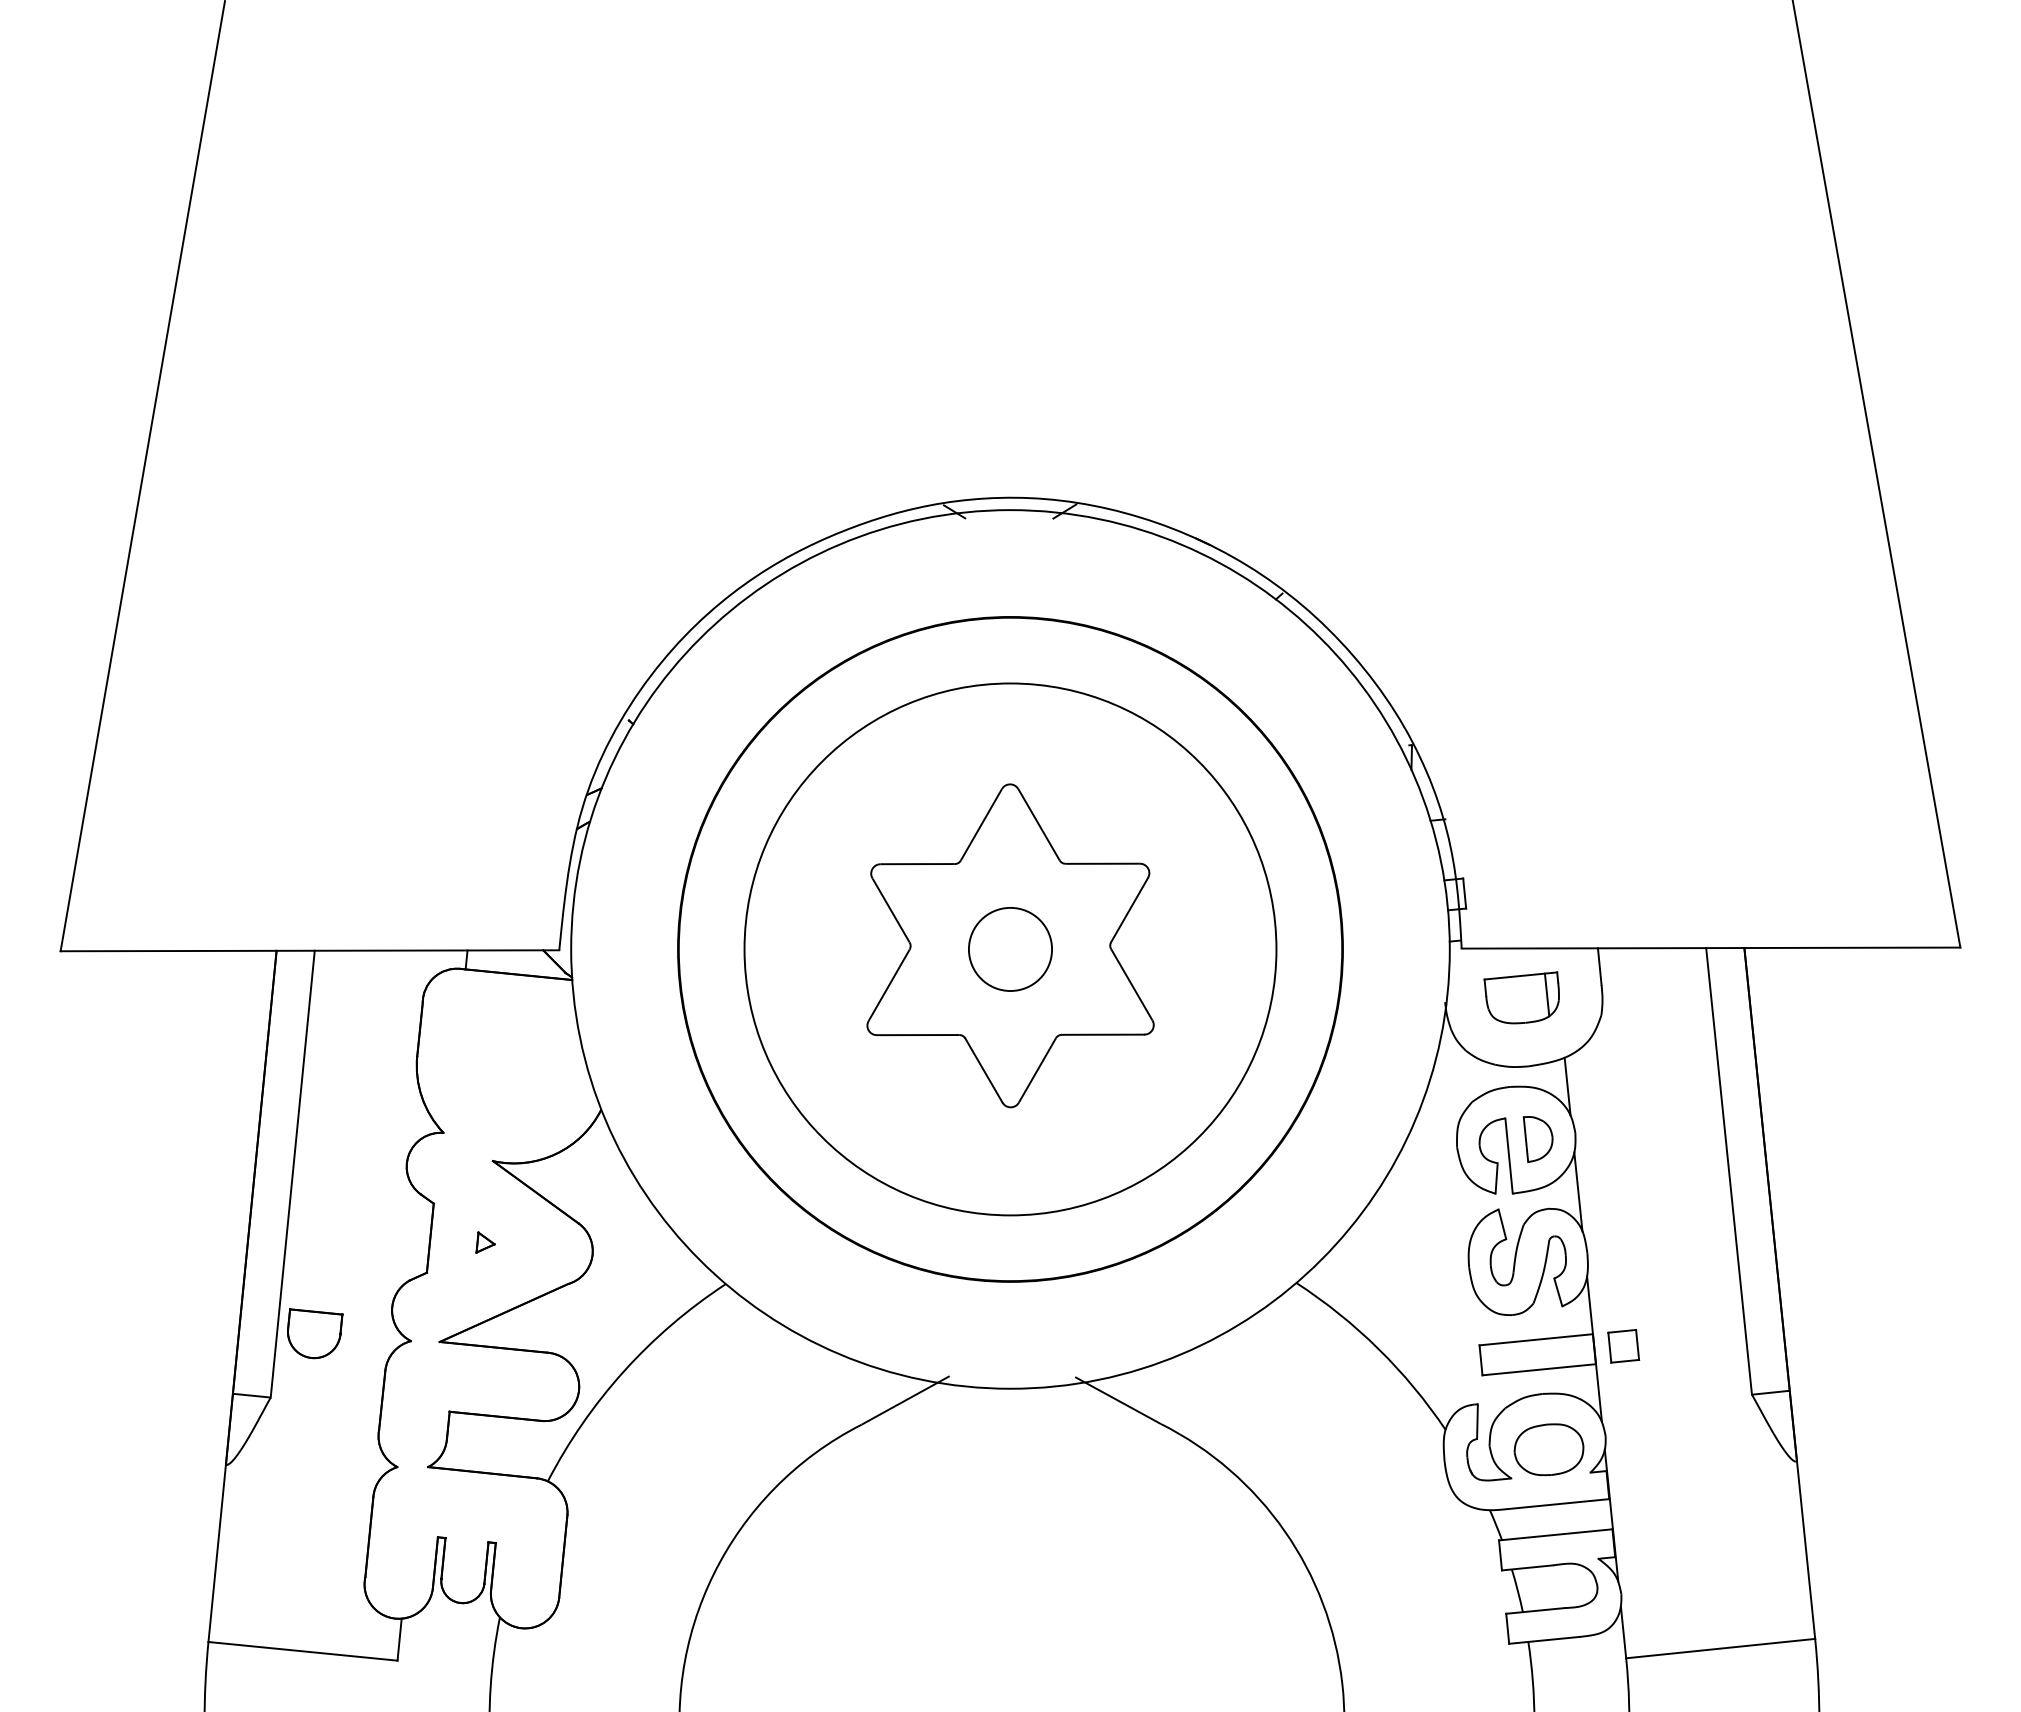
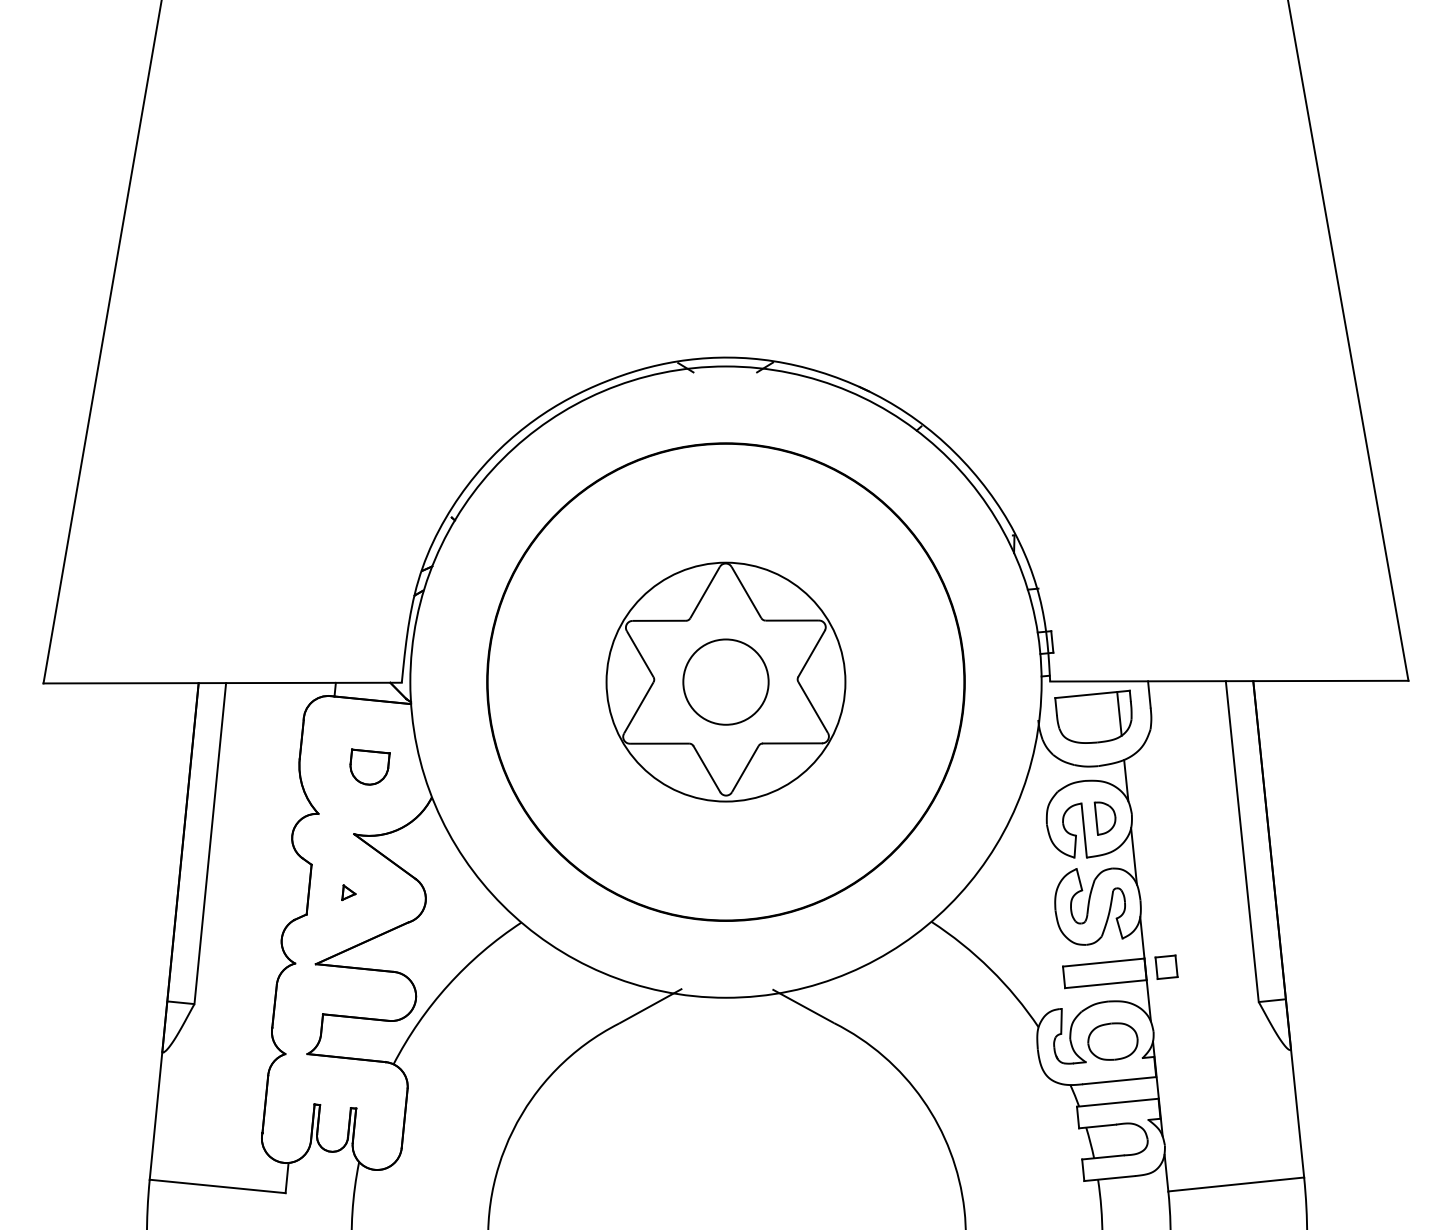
circle: (1010, 949) -> (726, 682), size x0.62
circle: (1010, 949) -> (726, 682), size x1.43
part: (1521, 997) -> (1093, 716), size x1.43
part: (315, 1333) -> (370, 766), moved

